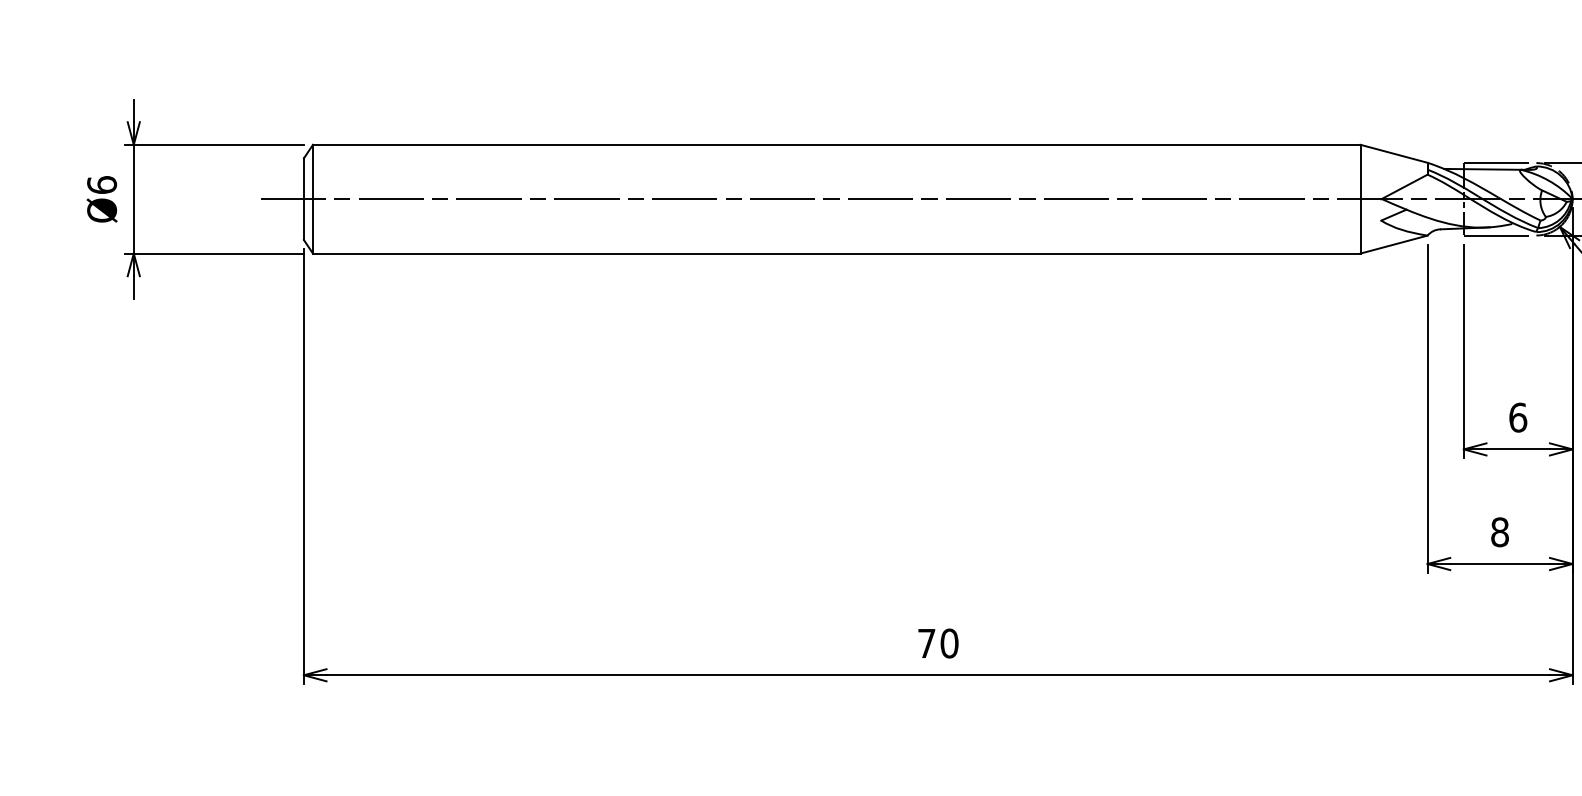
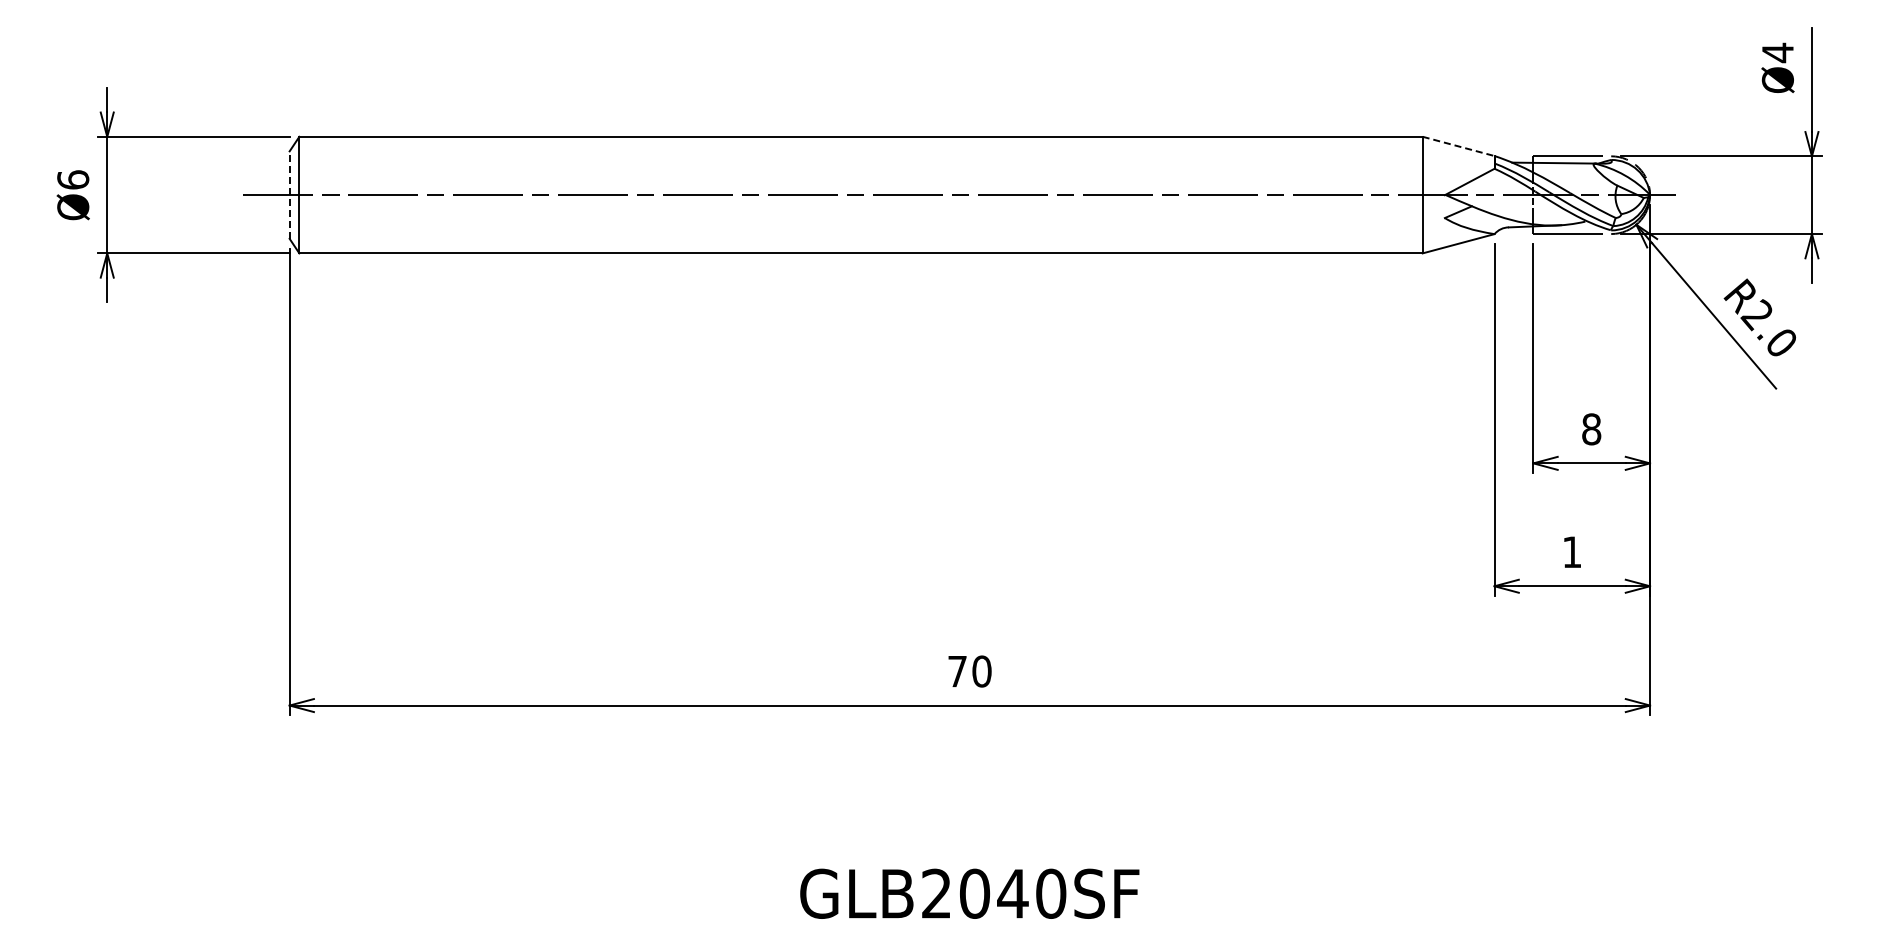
line: (1394, 153) -> (1459, 146), solid -> dashed
line: (303, 199) -> (289, 195), solid -> dashed
text: (1517, 417) -> (1591, 429), 6 -> 8
text: (1499, 532) -> (1571, 552), 8 -> 1

